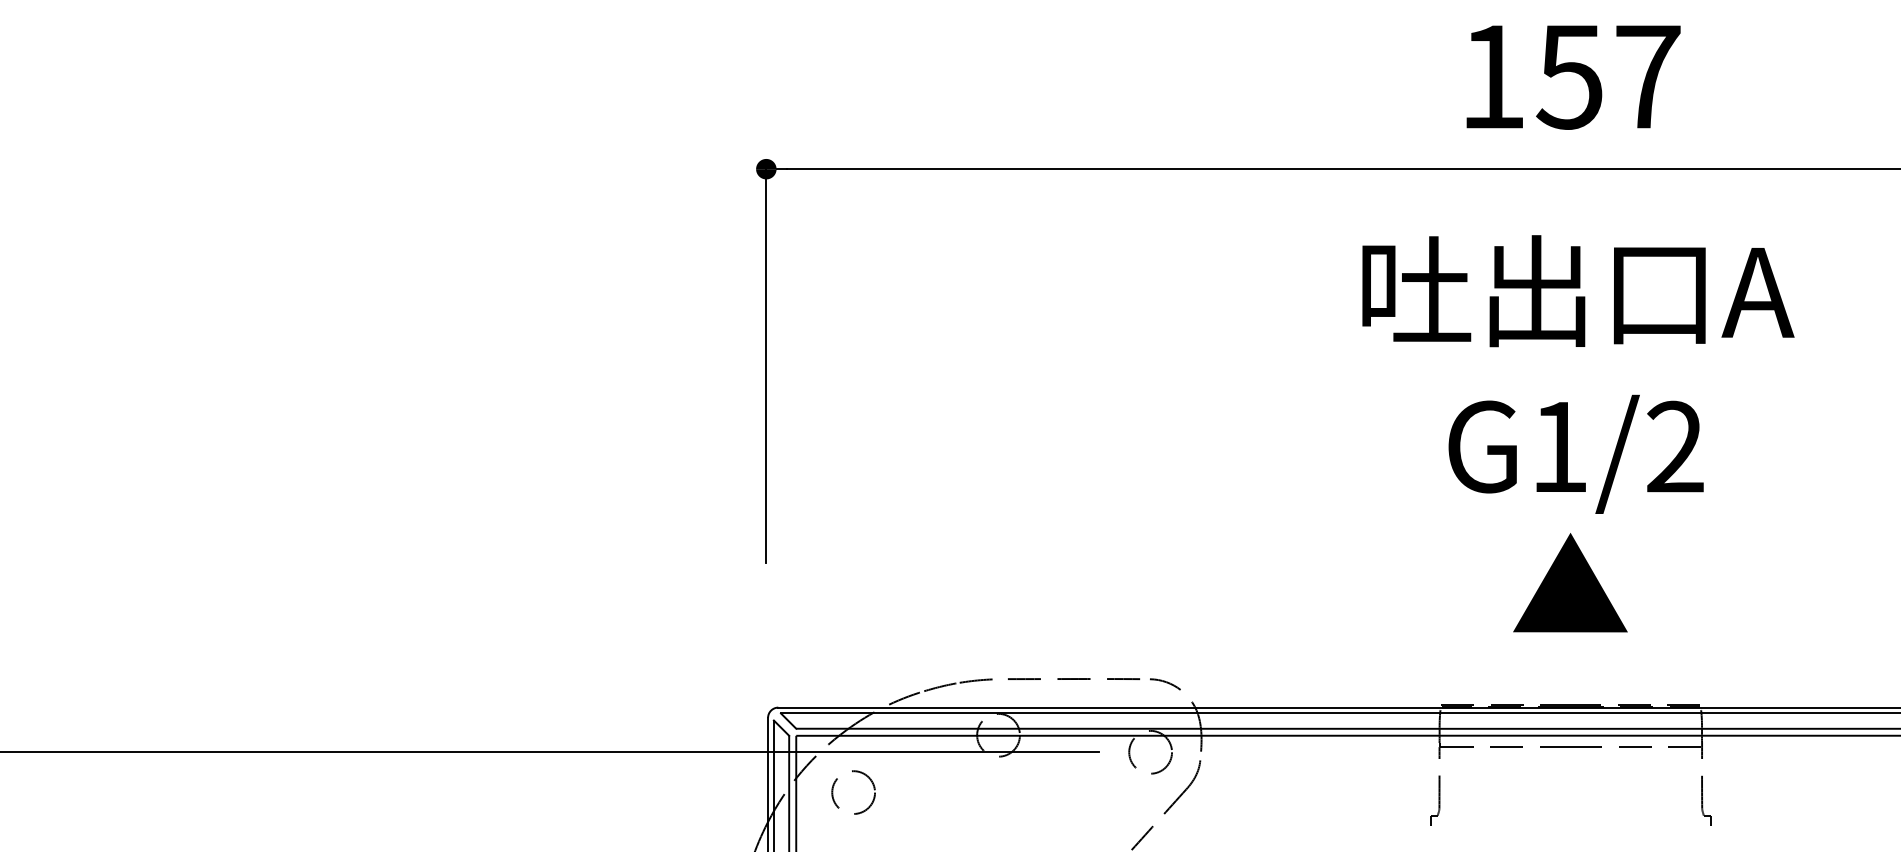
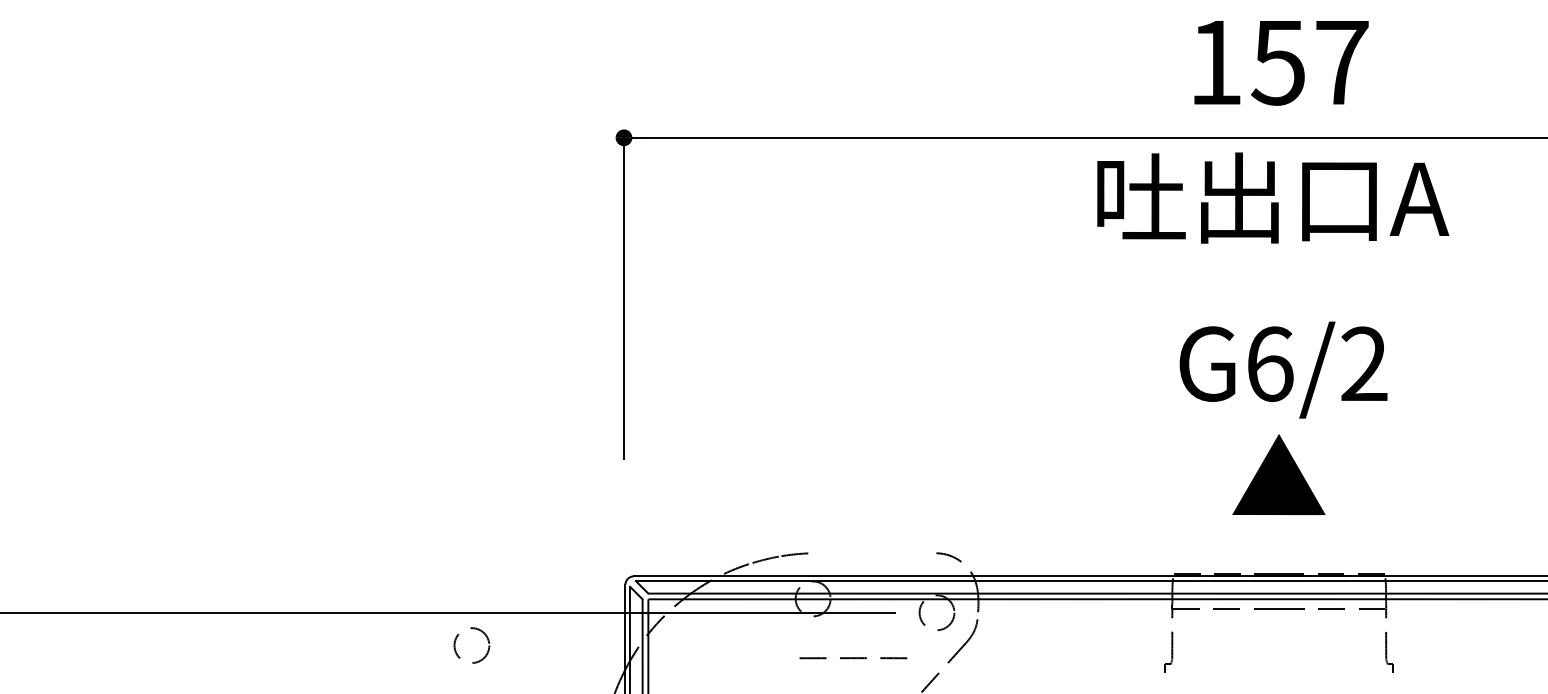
text: (1578, 291) -> (1273, 198), moved
text: (1560, 446) -> (1270, 363), G1/2 -> G6/2
line: (1074, 678) -> (853, 657), moved
circle: (853, 792) -> (471, 645), moved

